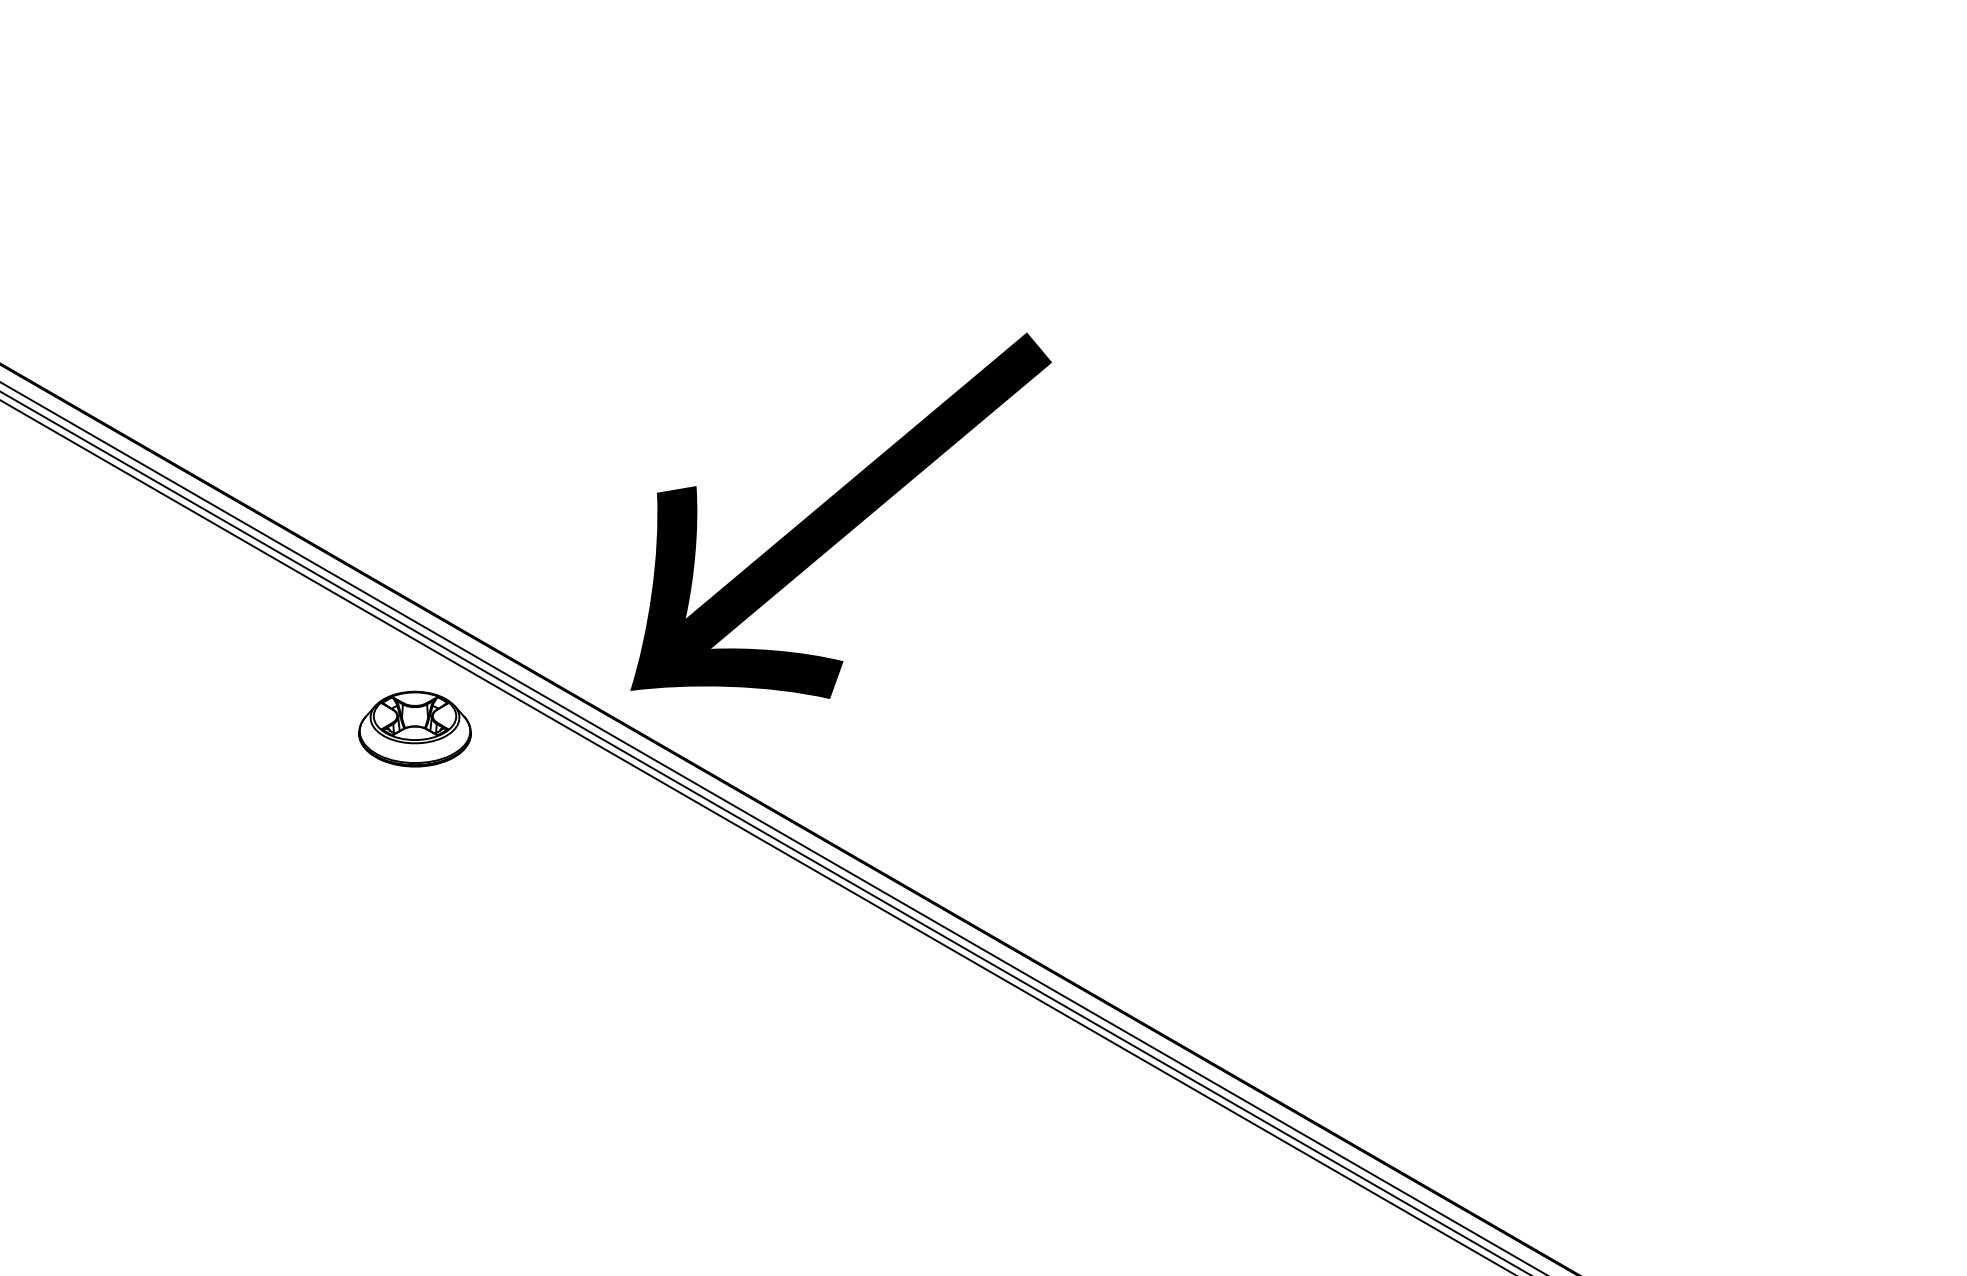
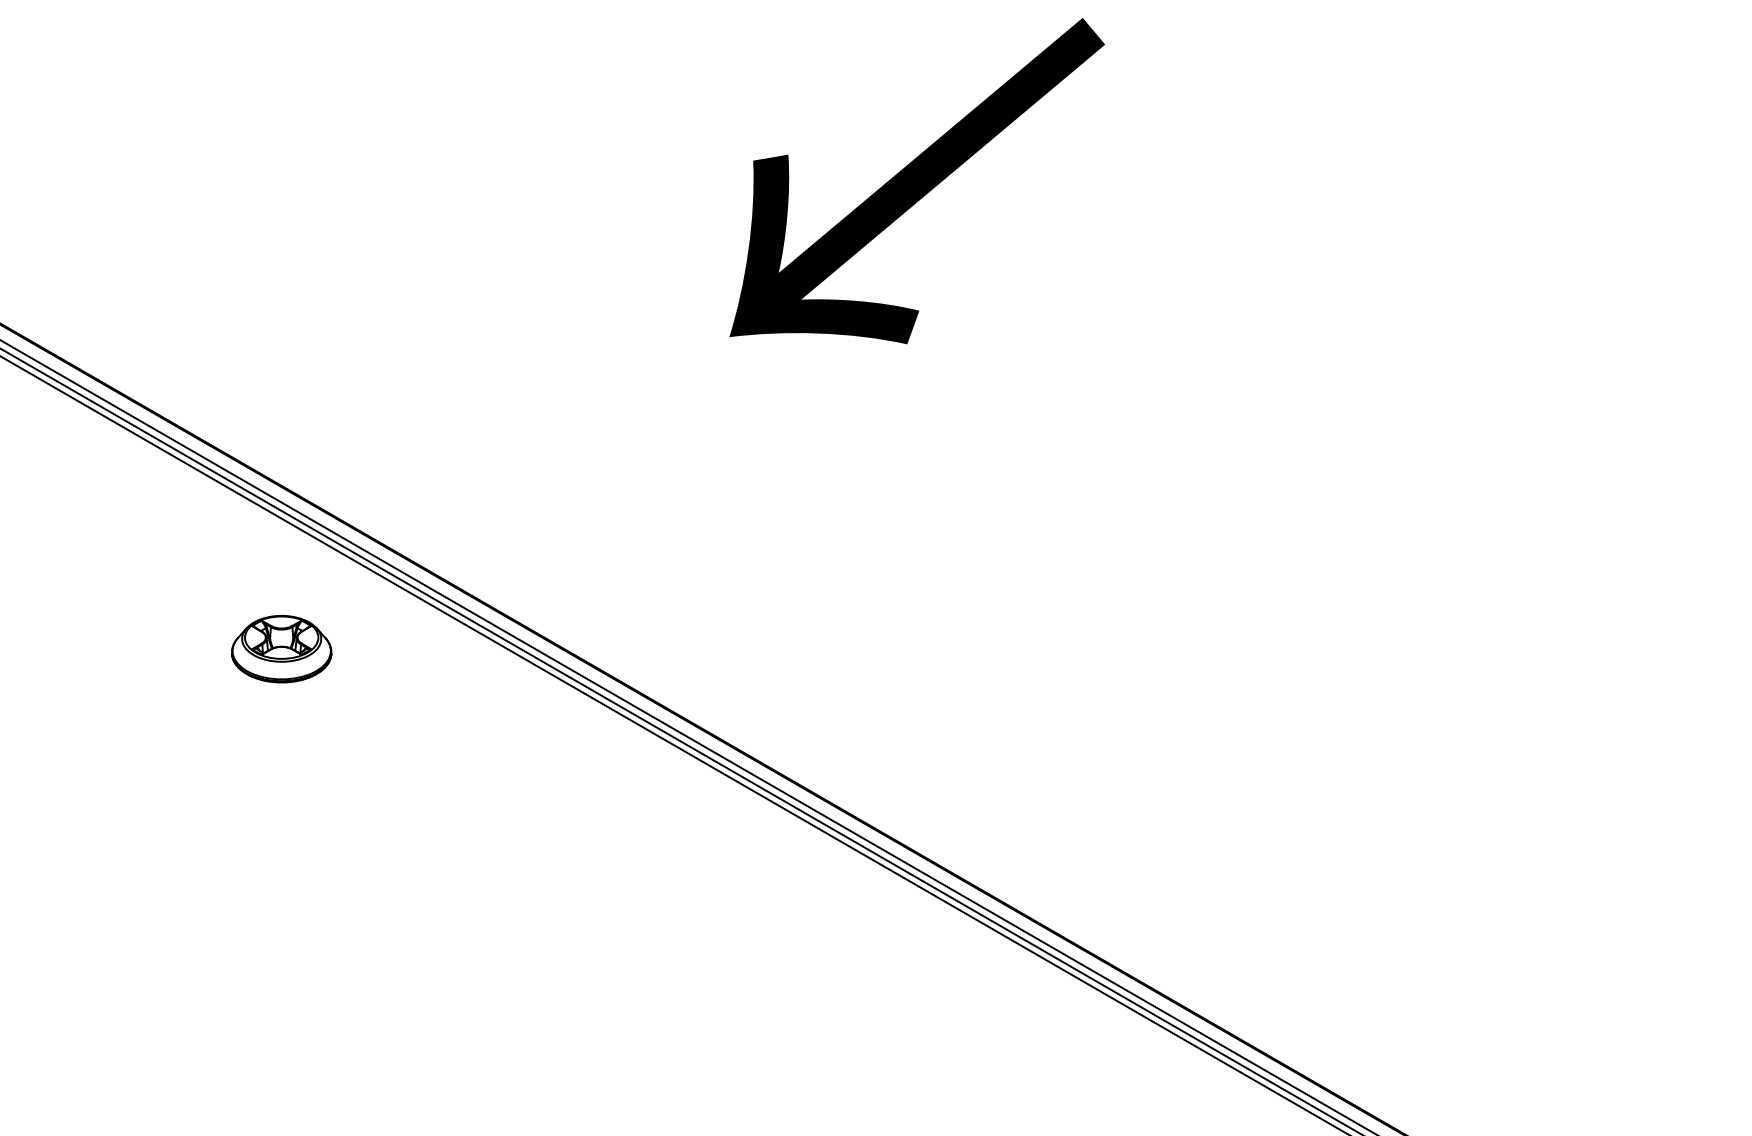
text: (840, 516) -> (916, 181), moved
part: (414, 729) -> (281, 649), moved

